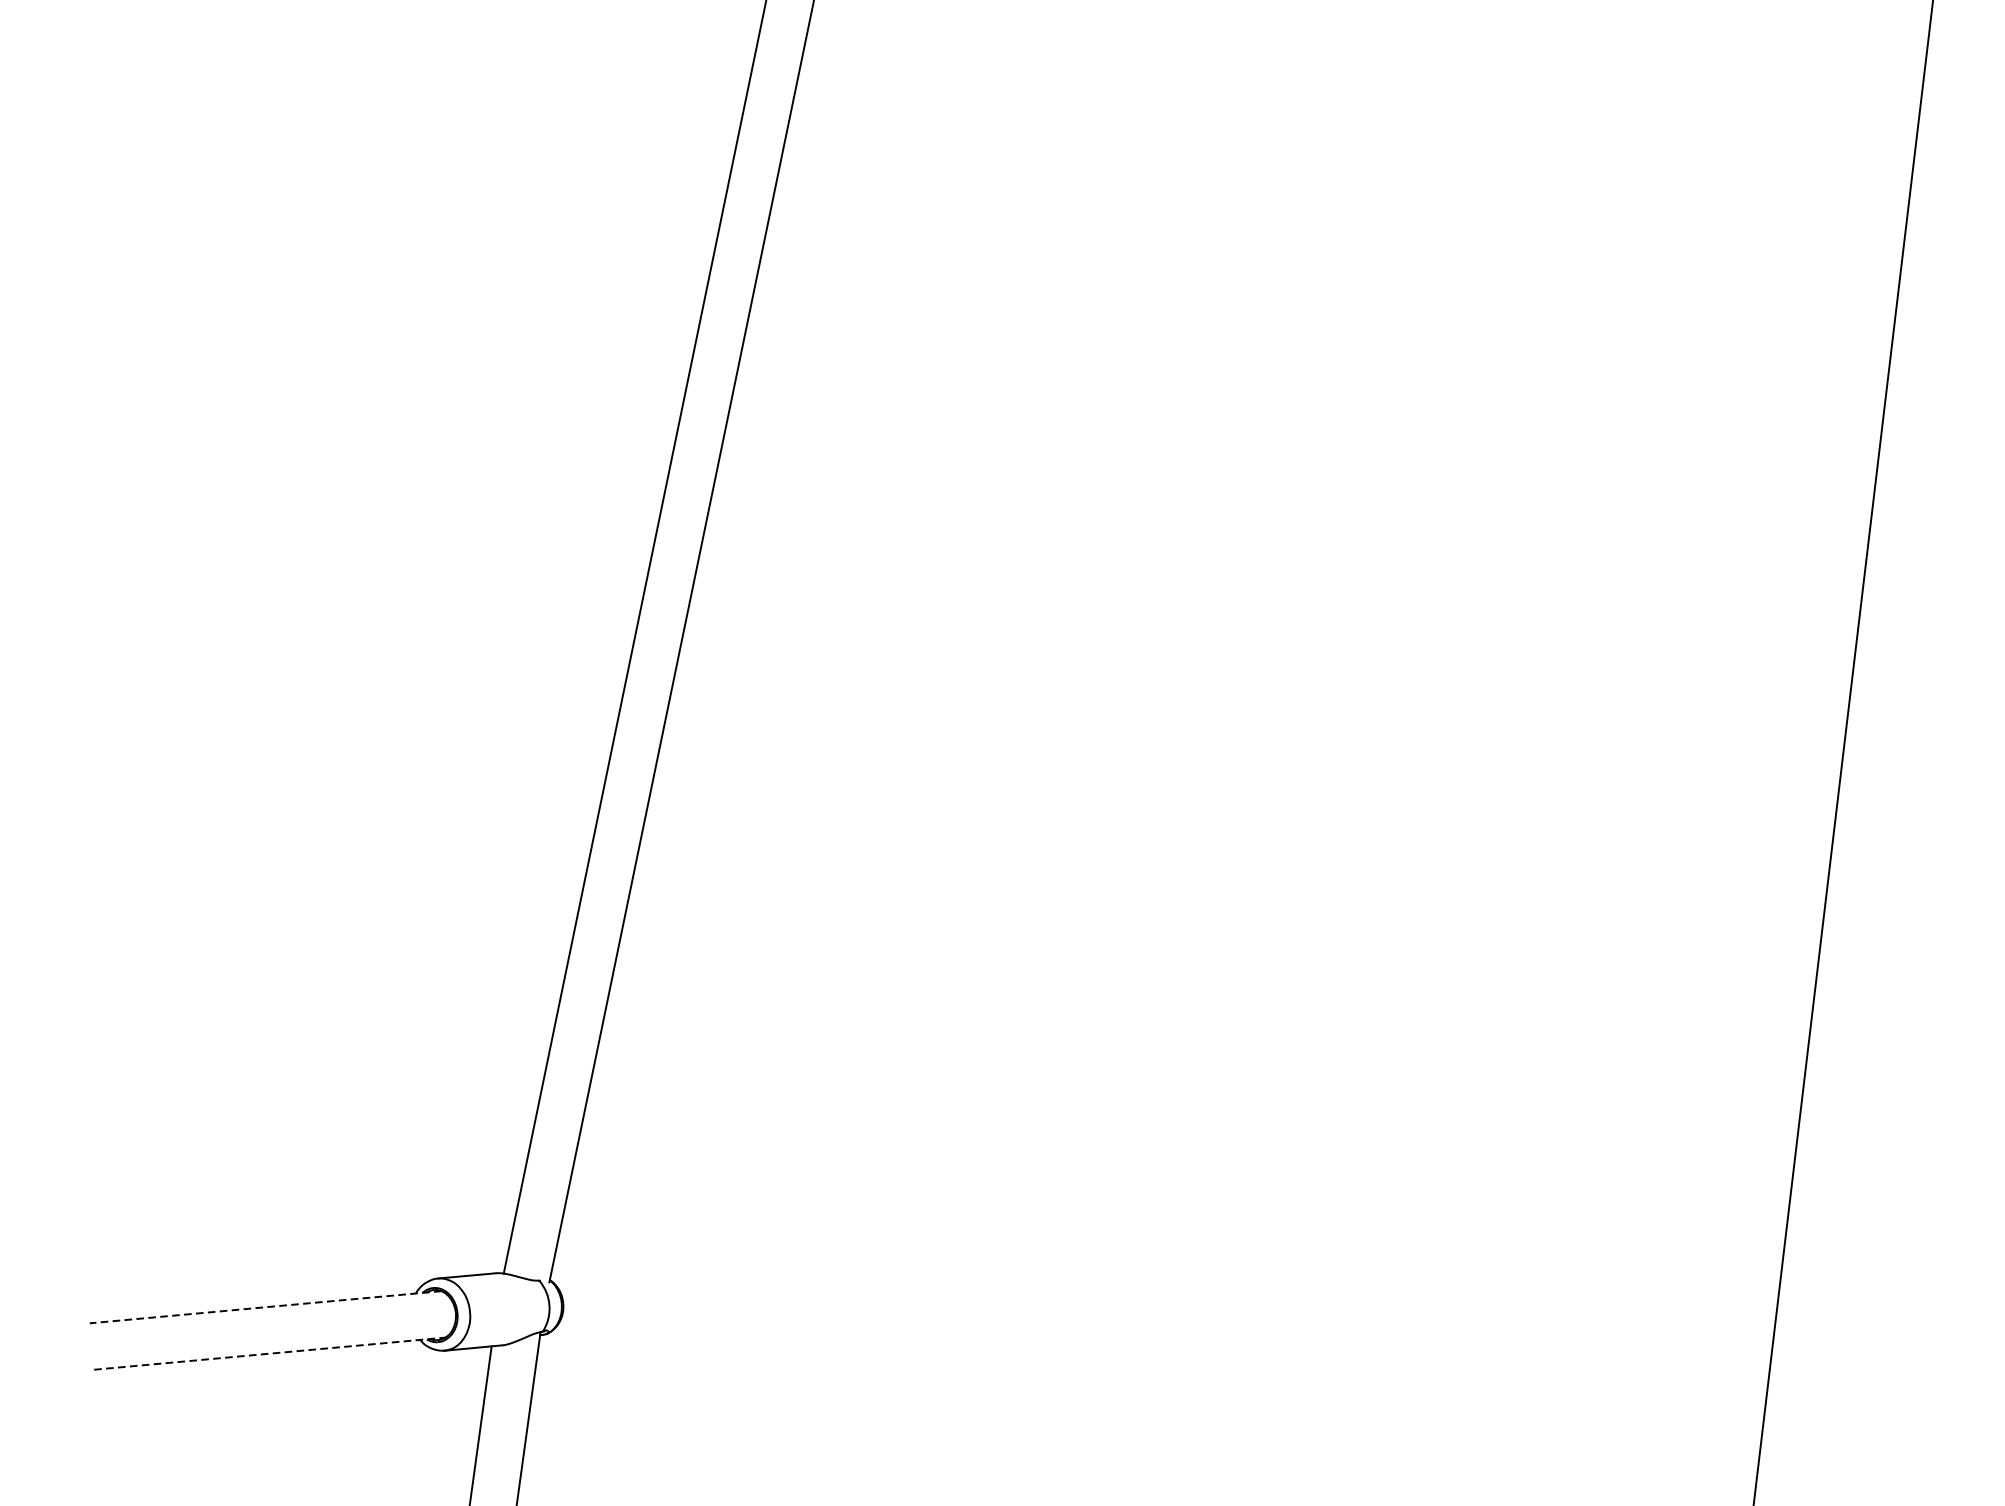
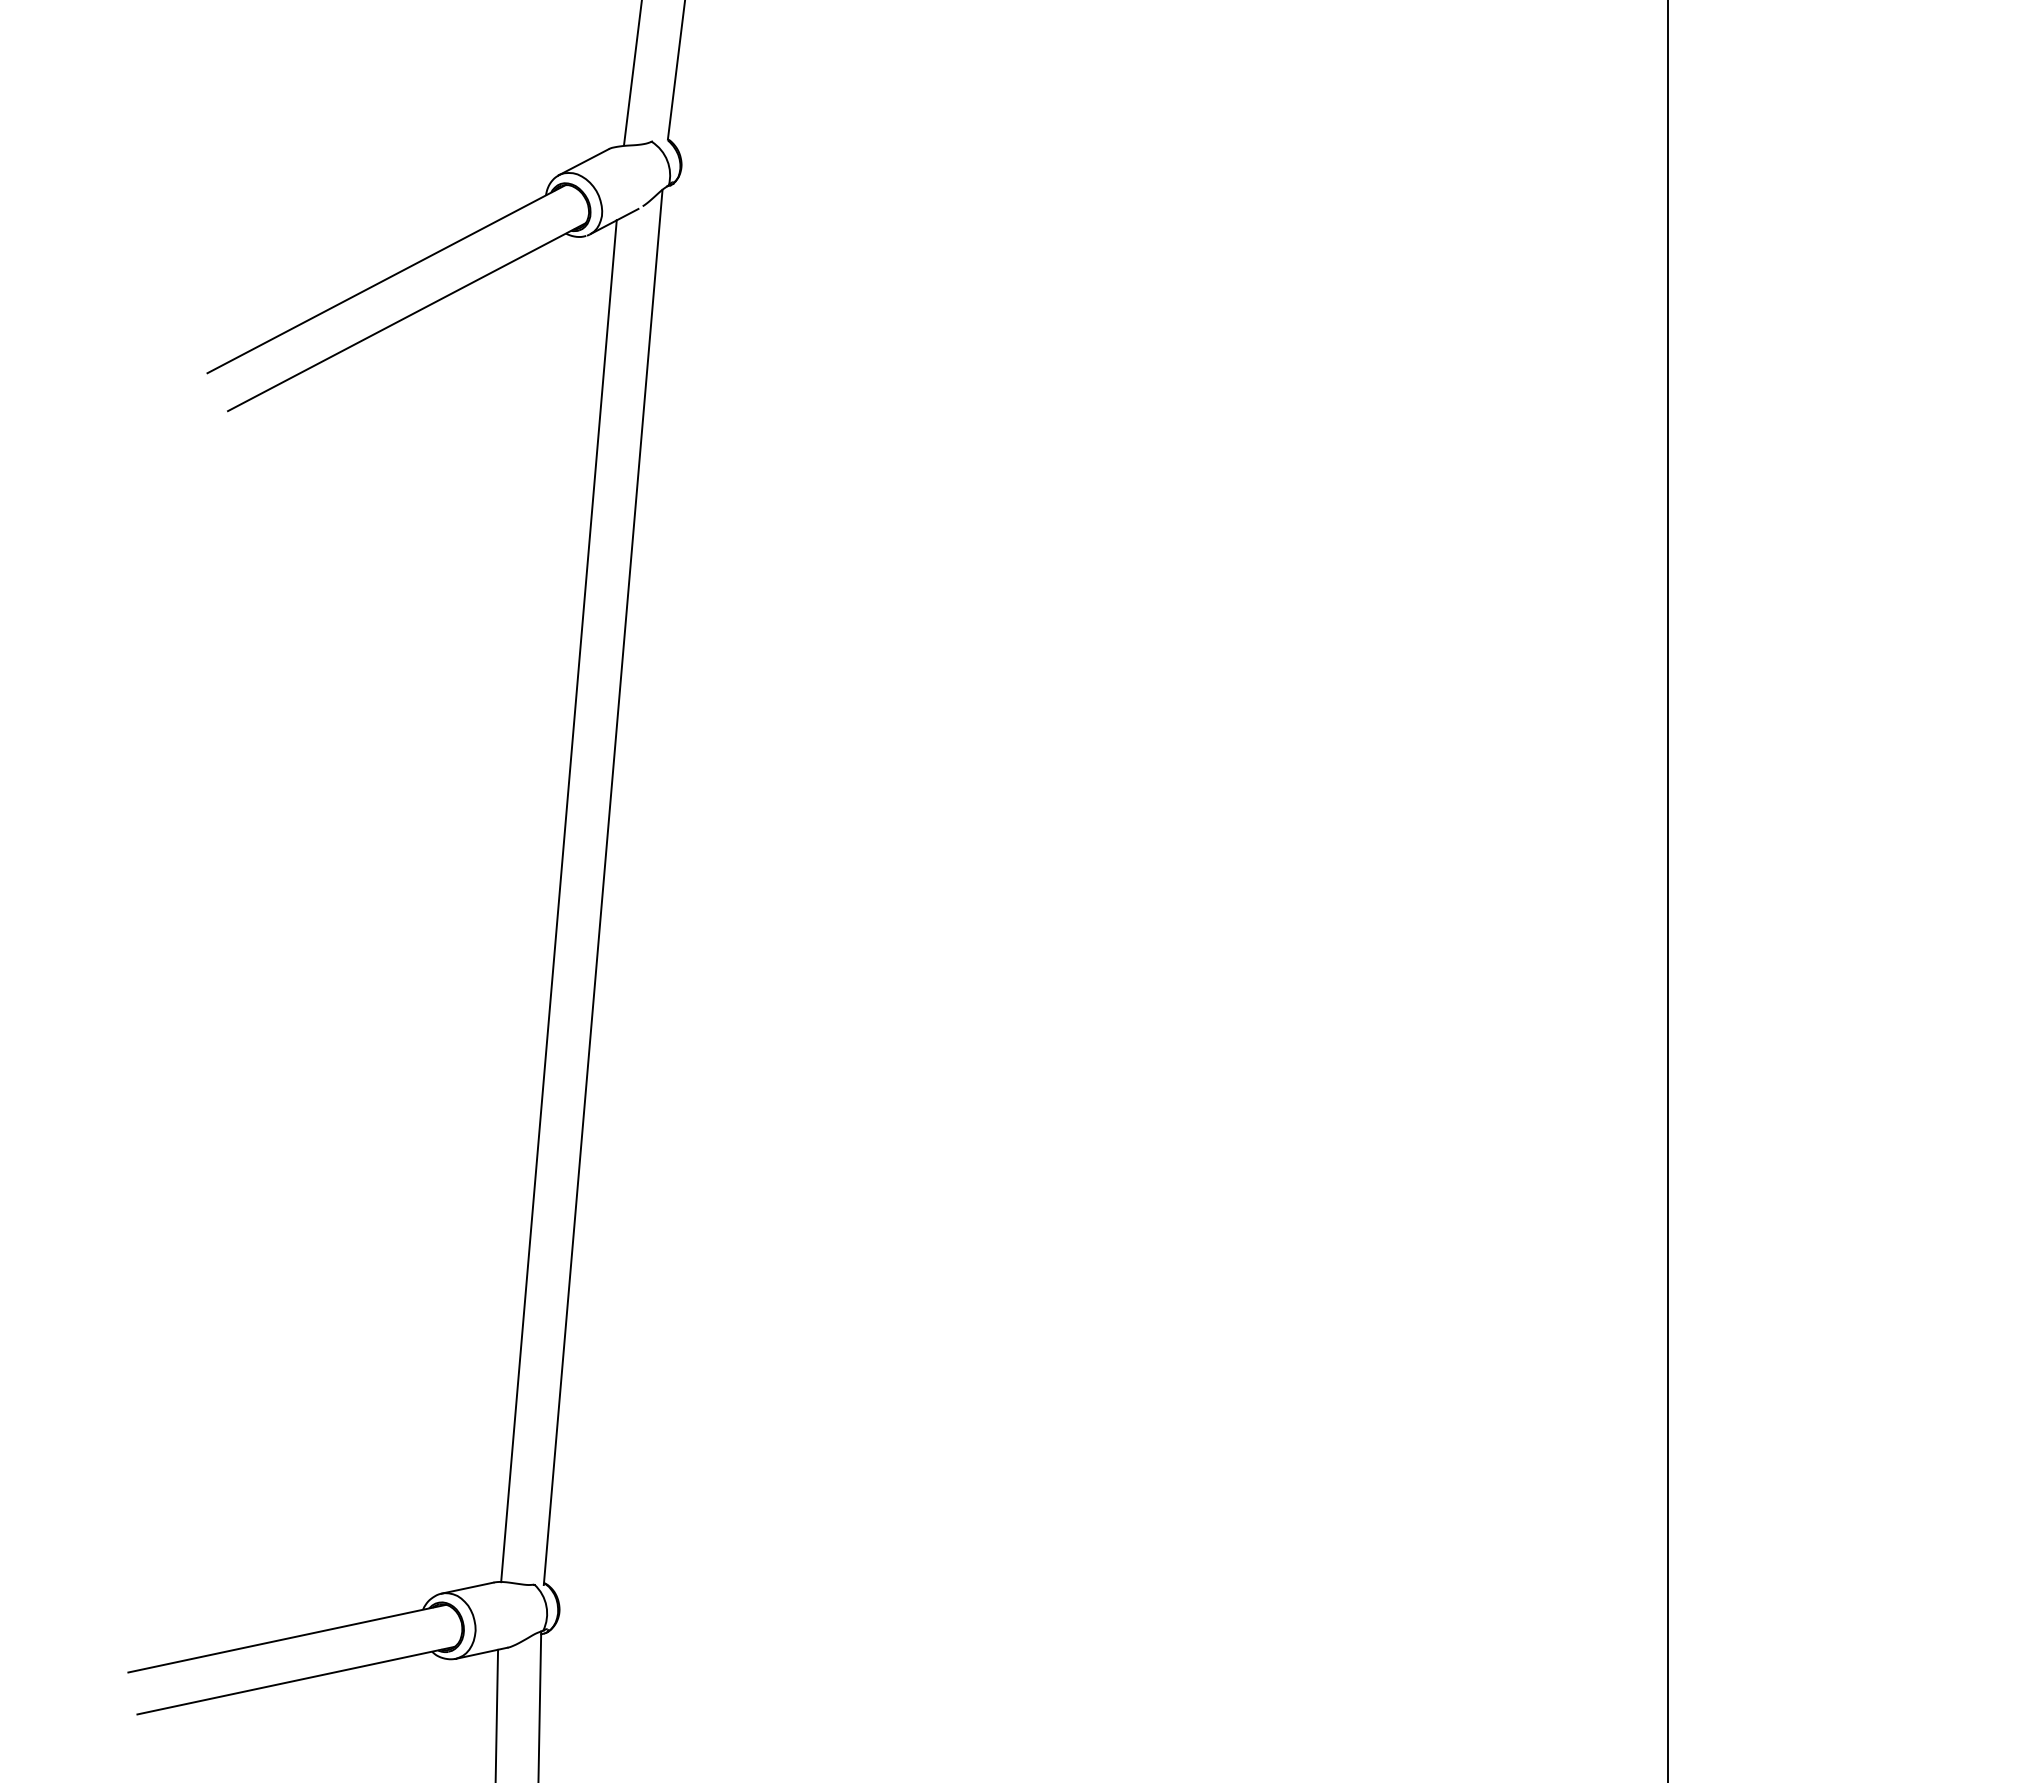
line: (265, 1307) -> (287, 1638), dashed -> solid
line: (270, 1353) -> (296, 1680), dashed -> solid

